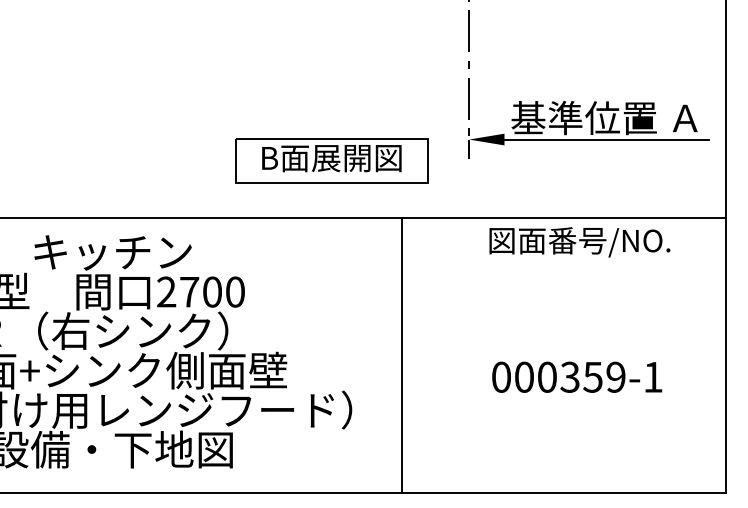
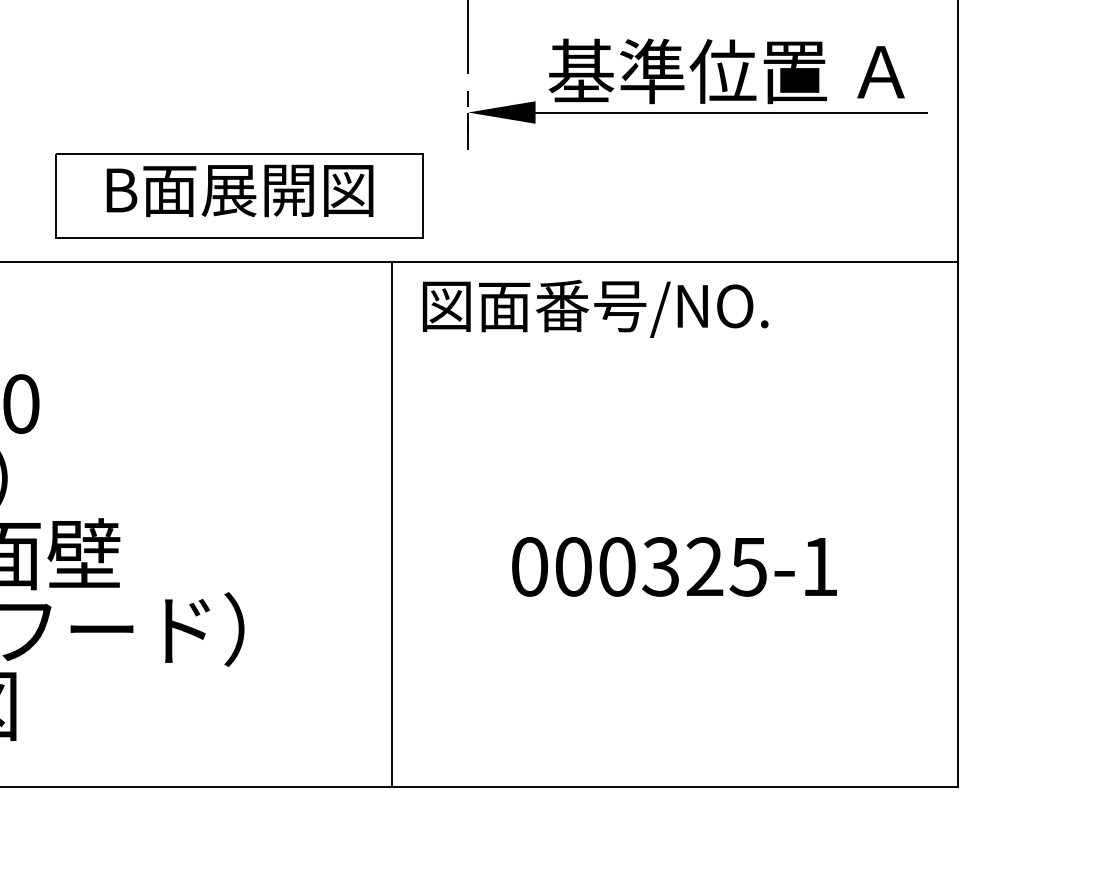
part: (331, 160) -> (239, 194), moved
text: (579, 242) -> (594, 309), moved
line: (401, 354) -> (392, 523), moved
text: (604, 376) -> (726, 565), 000359-1 -> 000325-1

